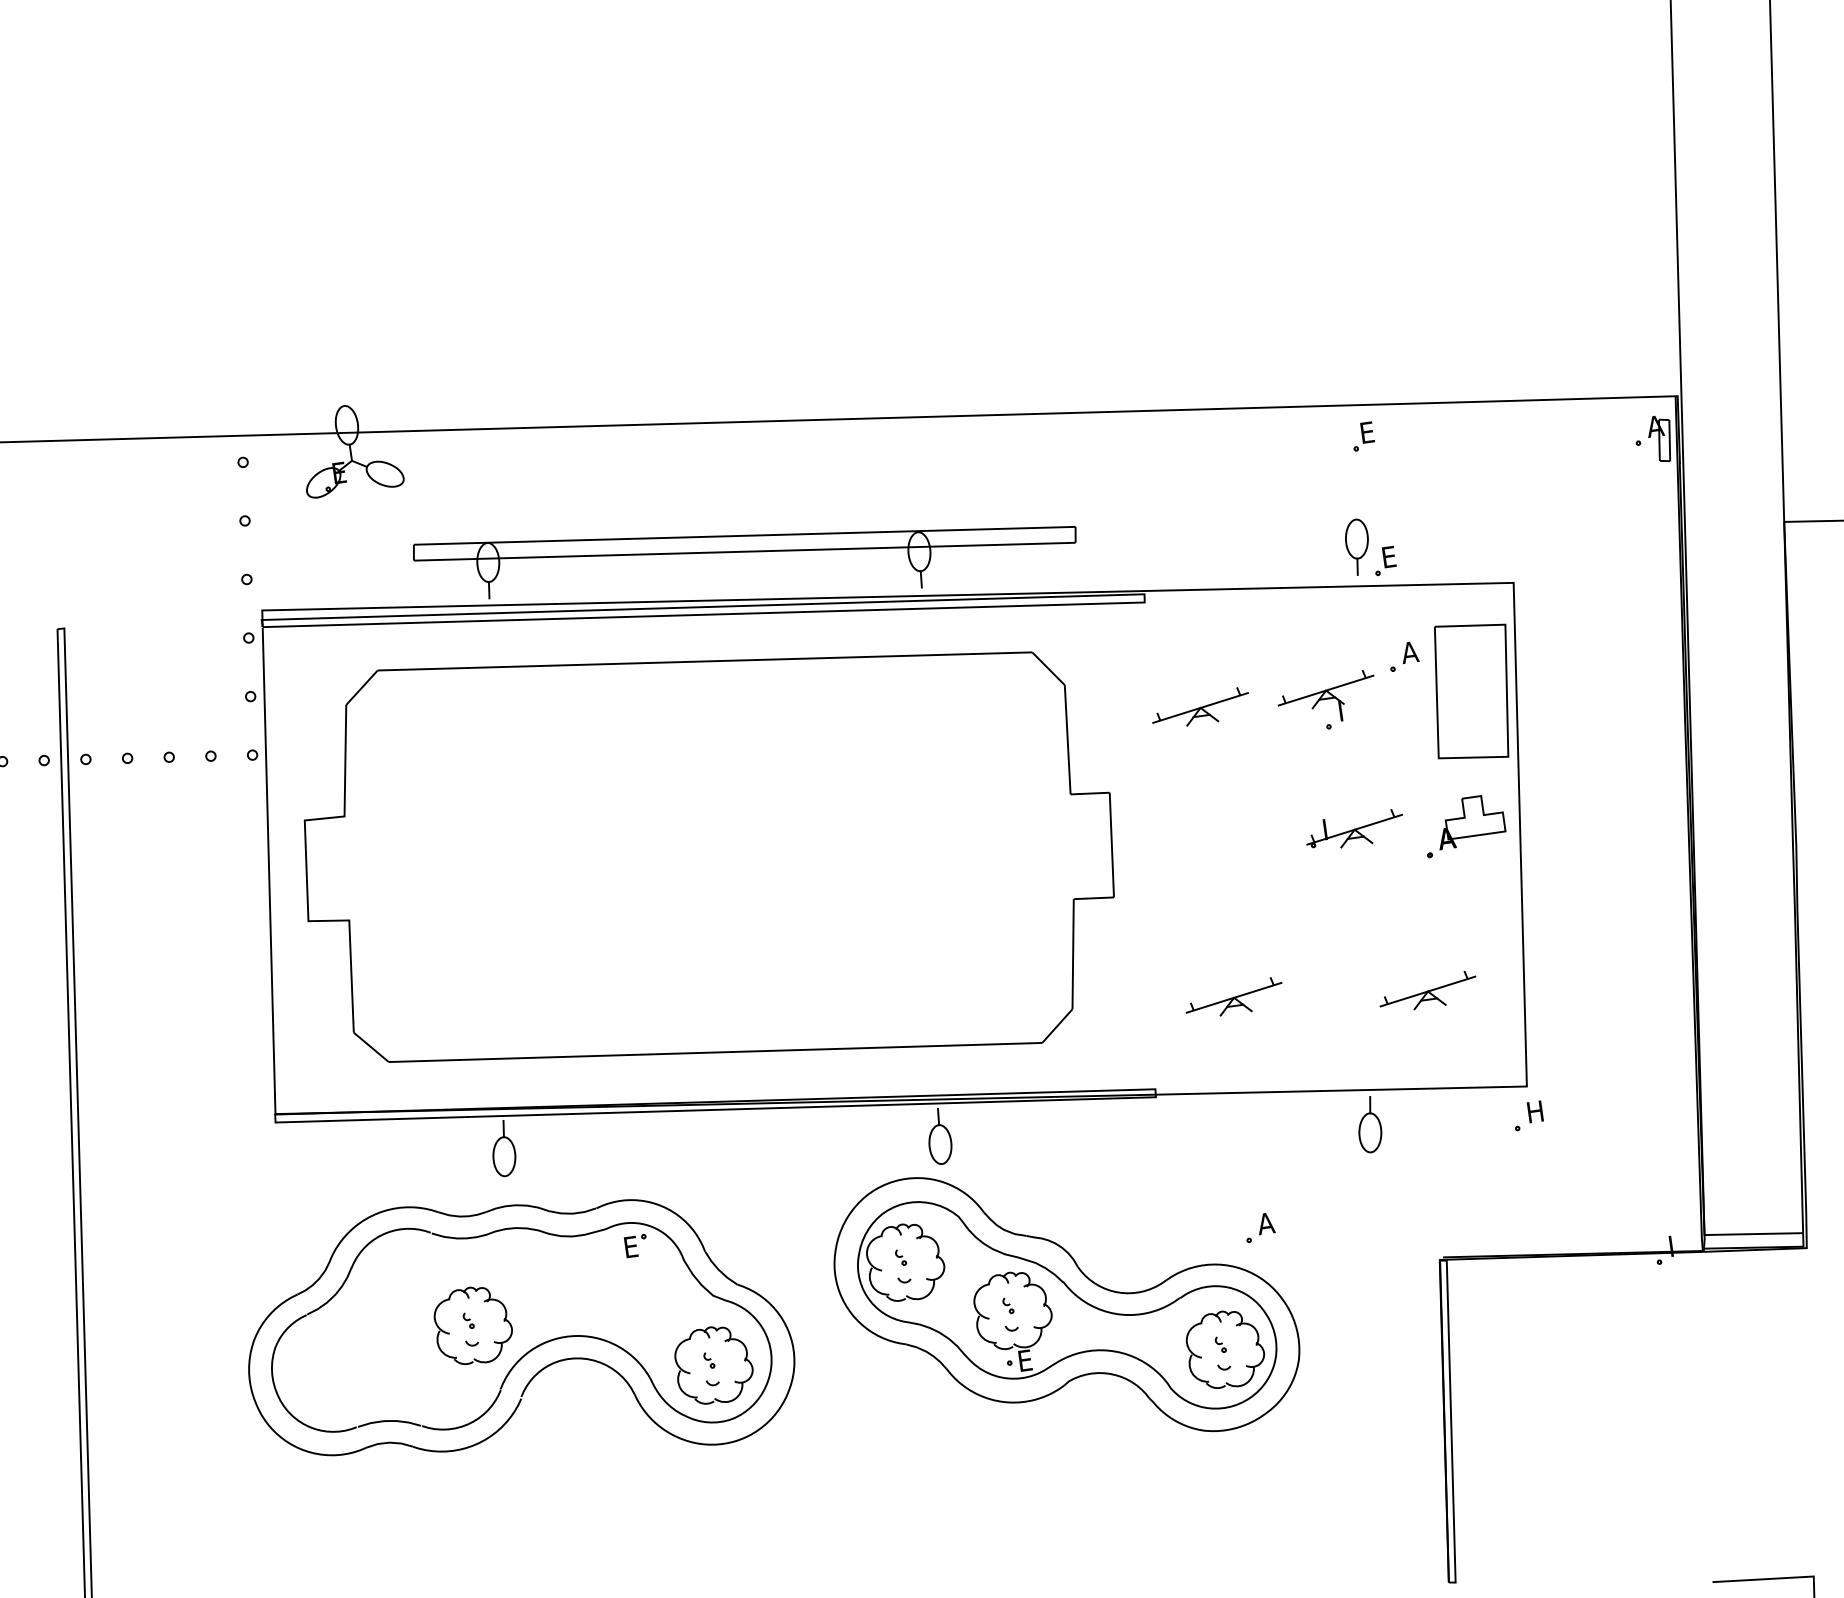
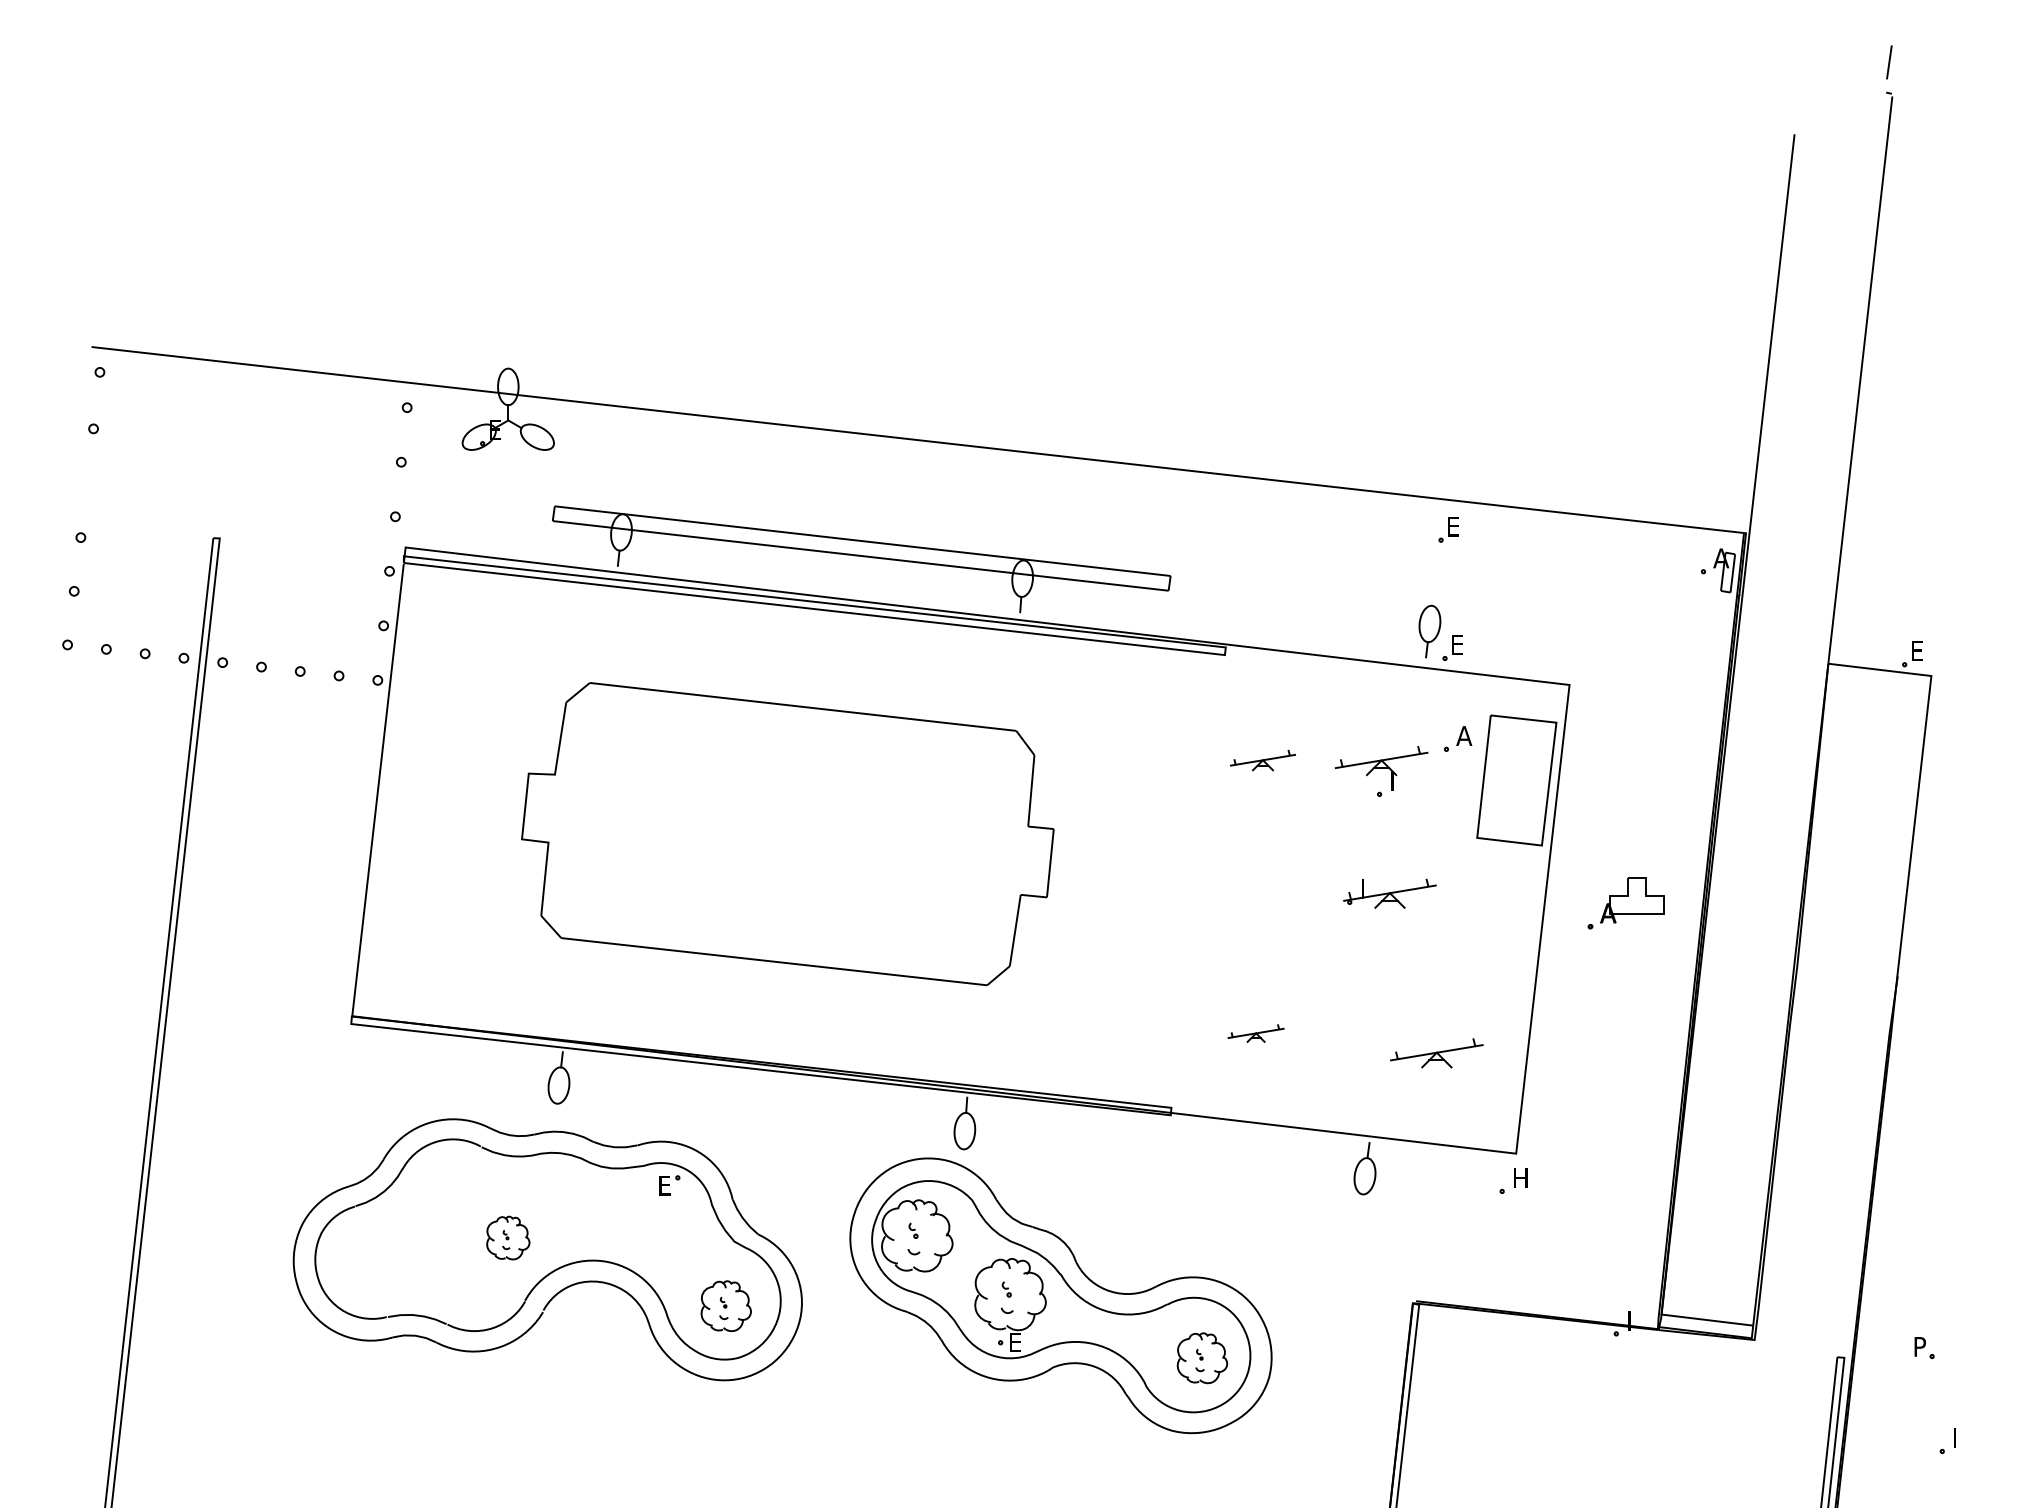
part: (1200, 708) -> (1262, 760), size x0.7
part: (1463, 825) -> (1625, 903), moved
part: (708, 856) -> (787, 833), size x0.7
part: (1233, 998) -> (1255, 1033), size x0.6
part: (1260, 1227) -> (1250, 1249), removed
part: (473, 1324) -> (508, 1237), size x0.6
part: (1225, 1348) -> (1202, 1357), size x0.7
part: (714, 1364) -> (726, 1305), size x0.7

